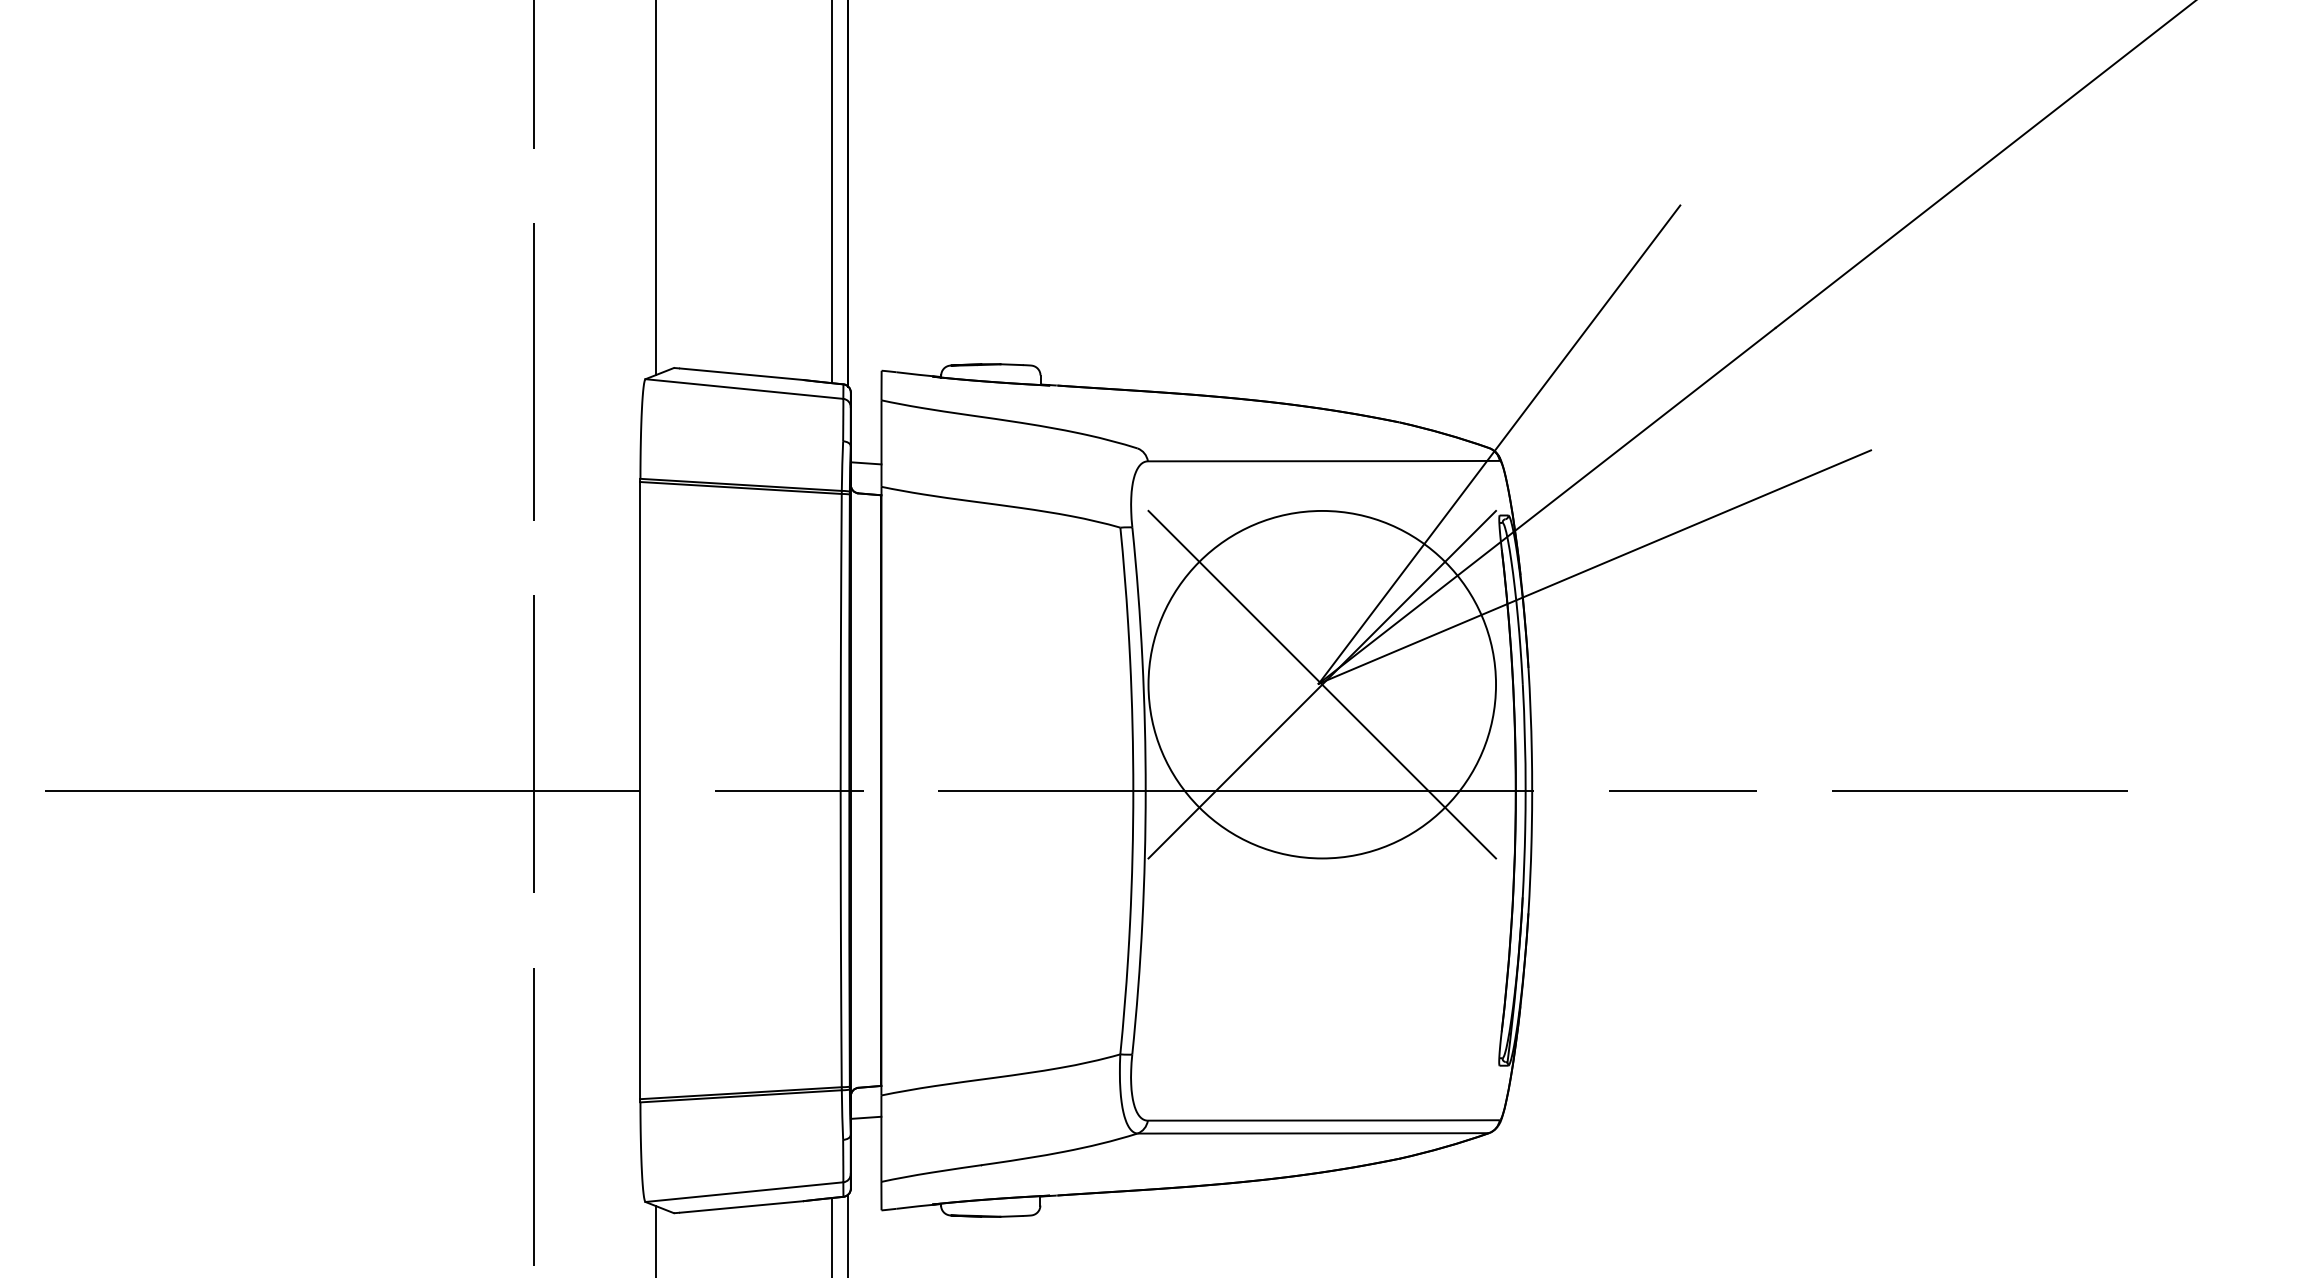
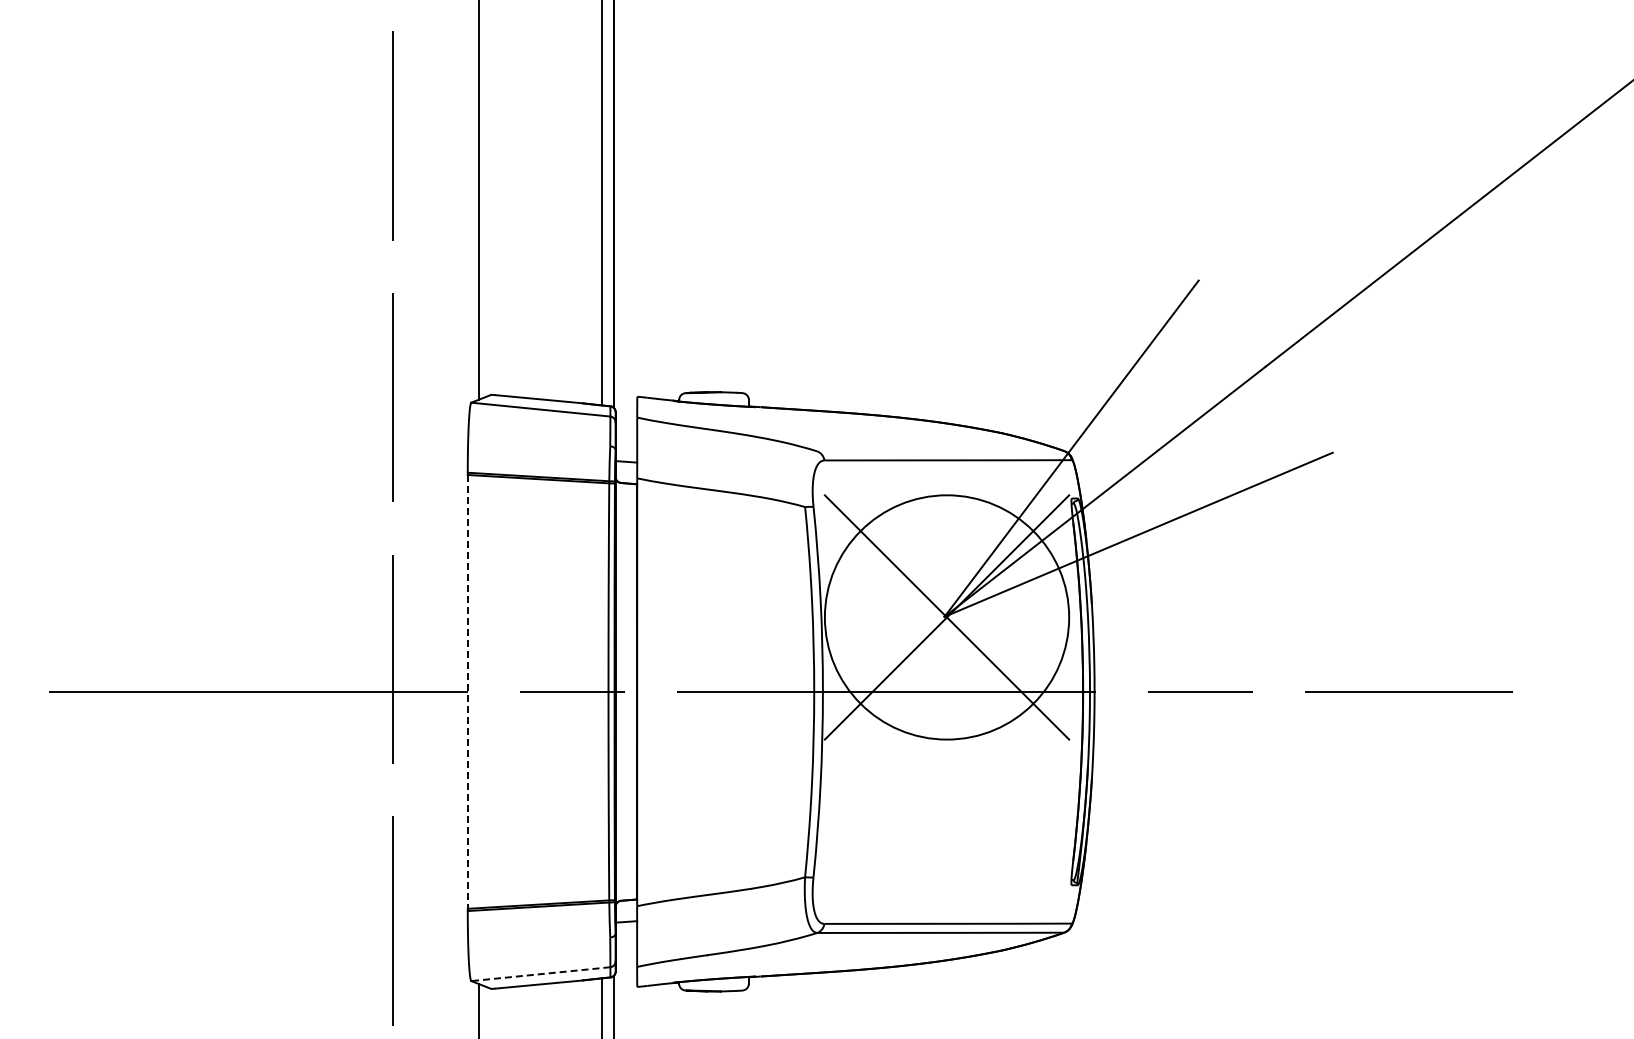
line: (640, 790) -> (467, 691), solid -> dashed
line: (743, 1192) -> (540, 974), solid -> dashed

